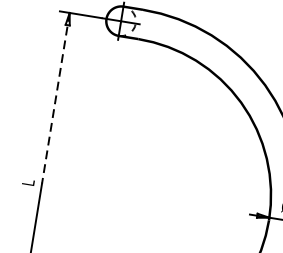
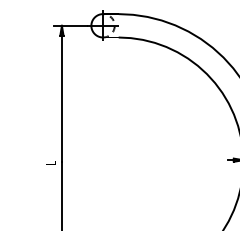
line: (55, 98) -> (61, 94), dashed -> solid

